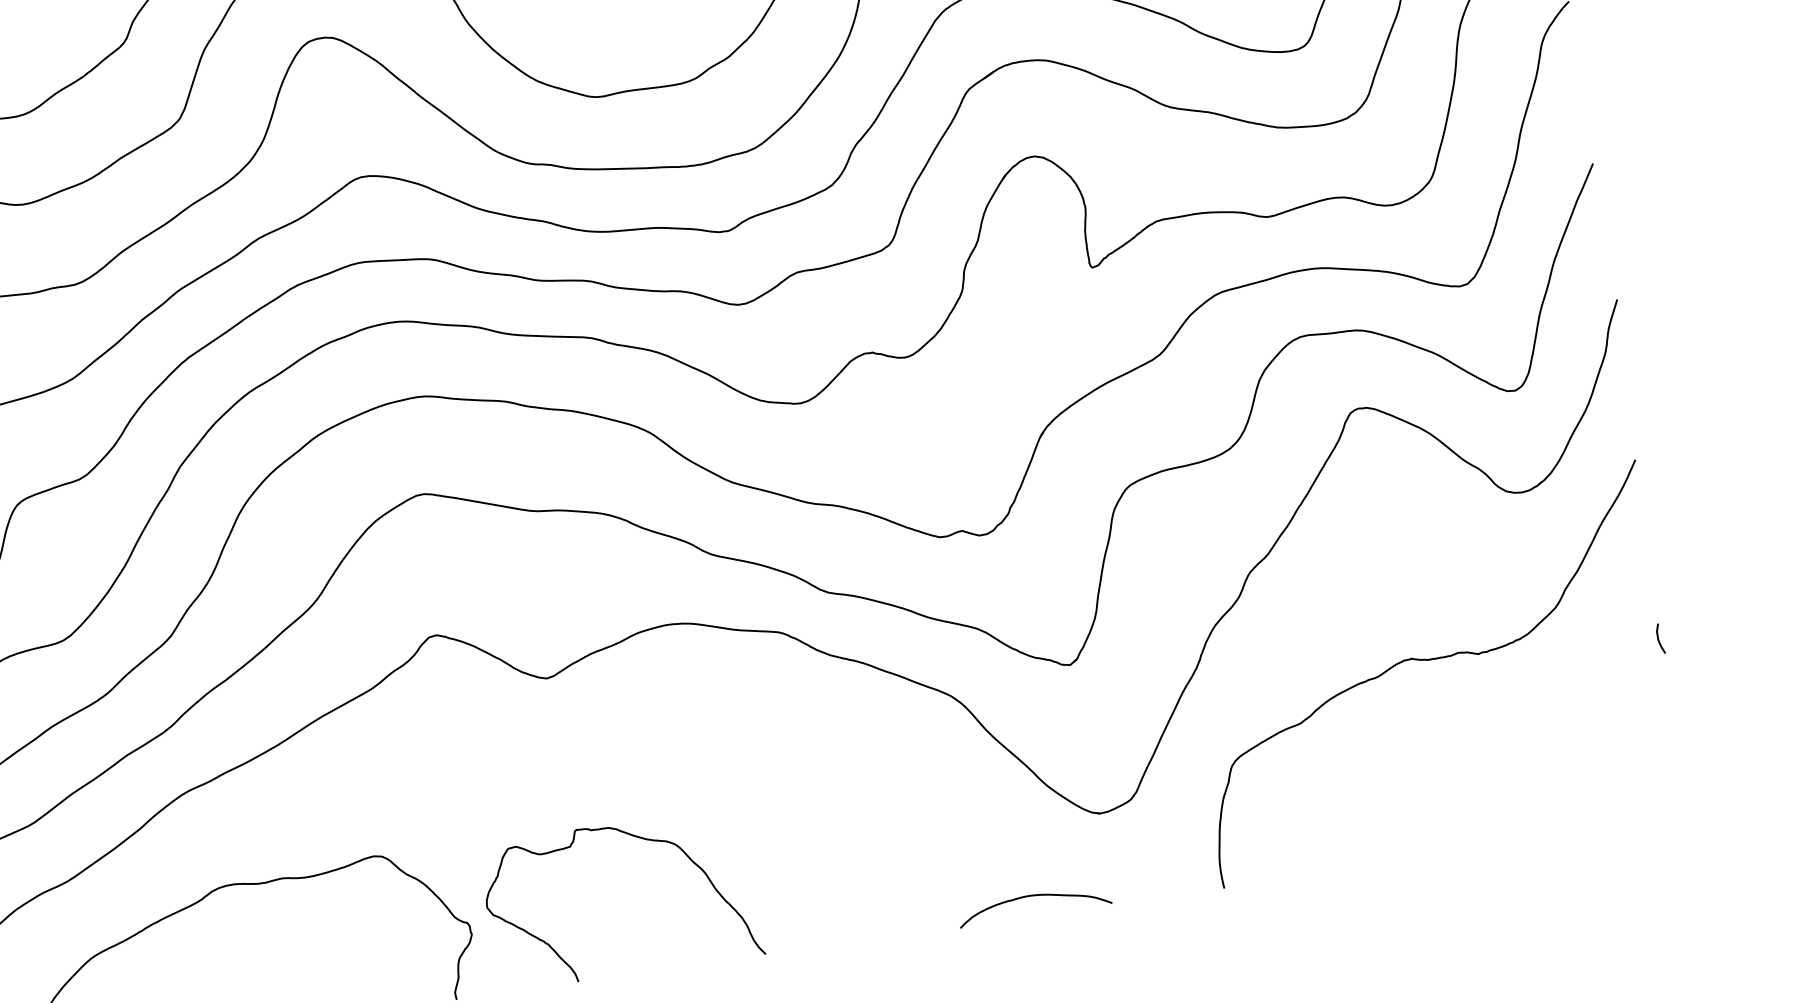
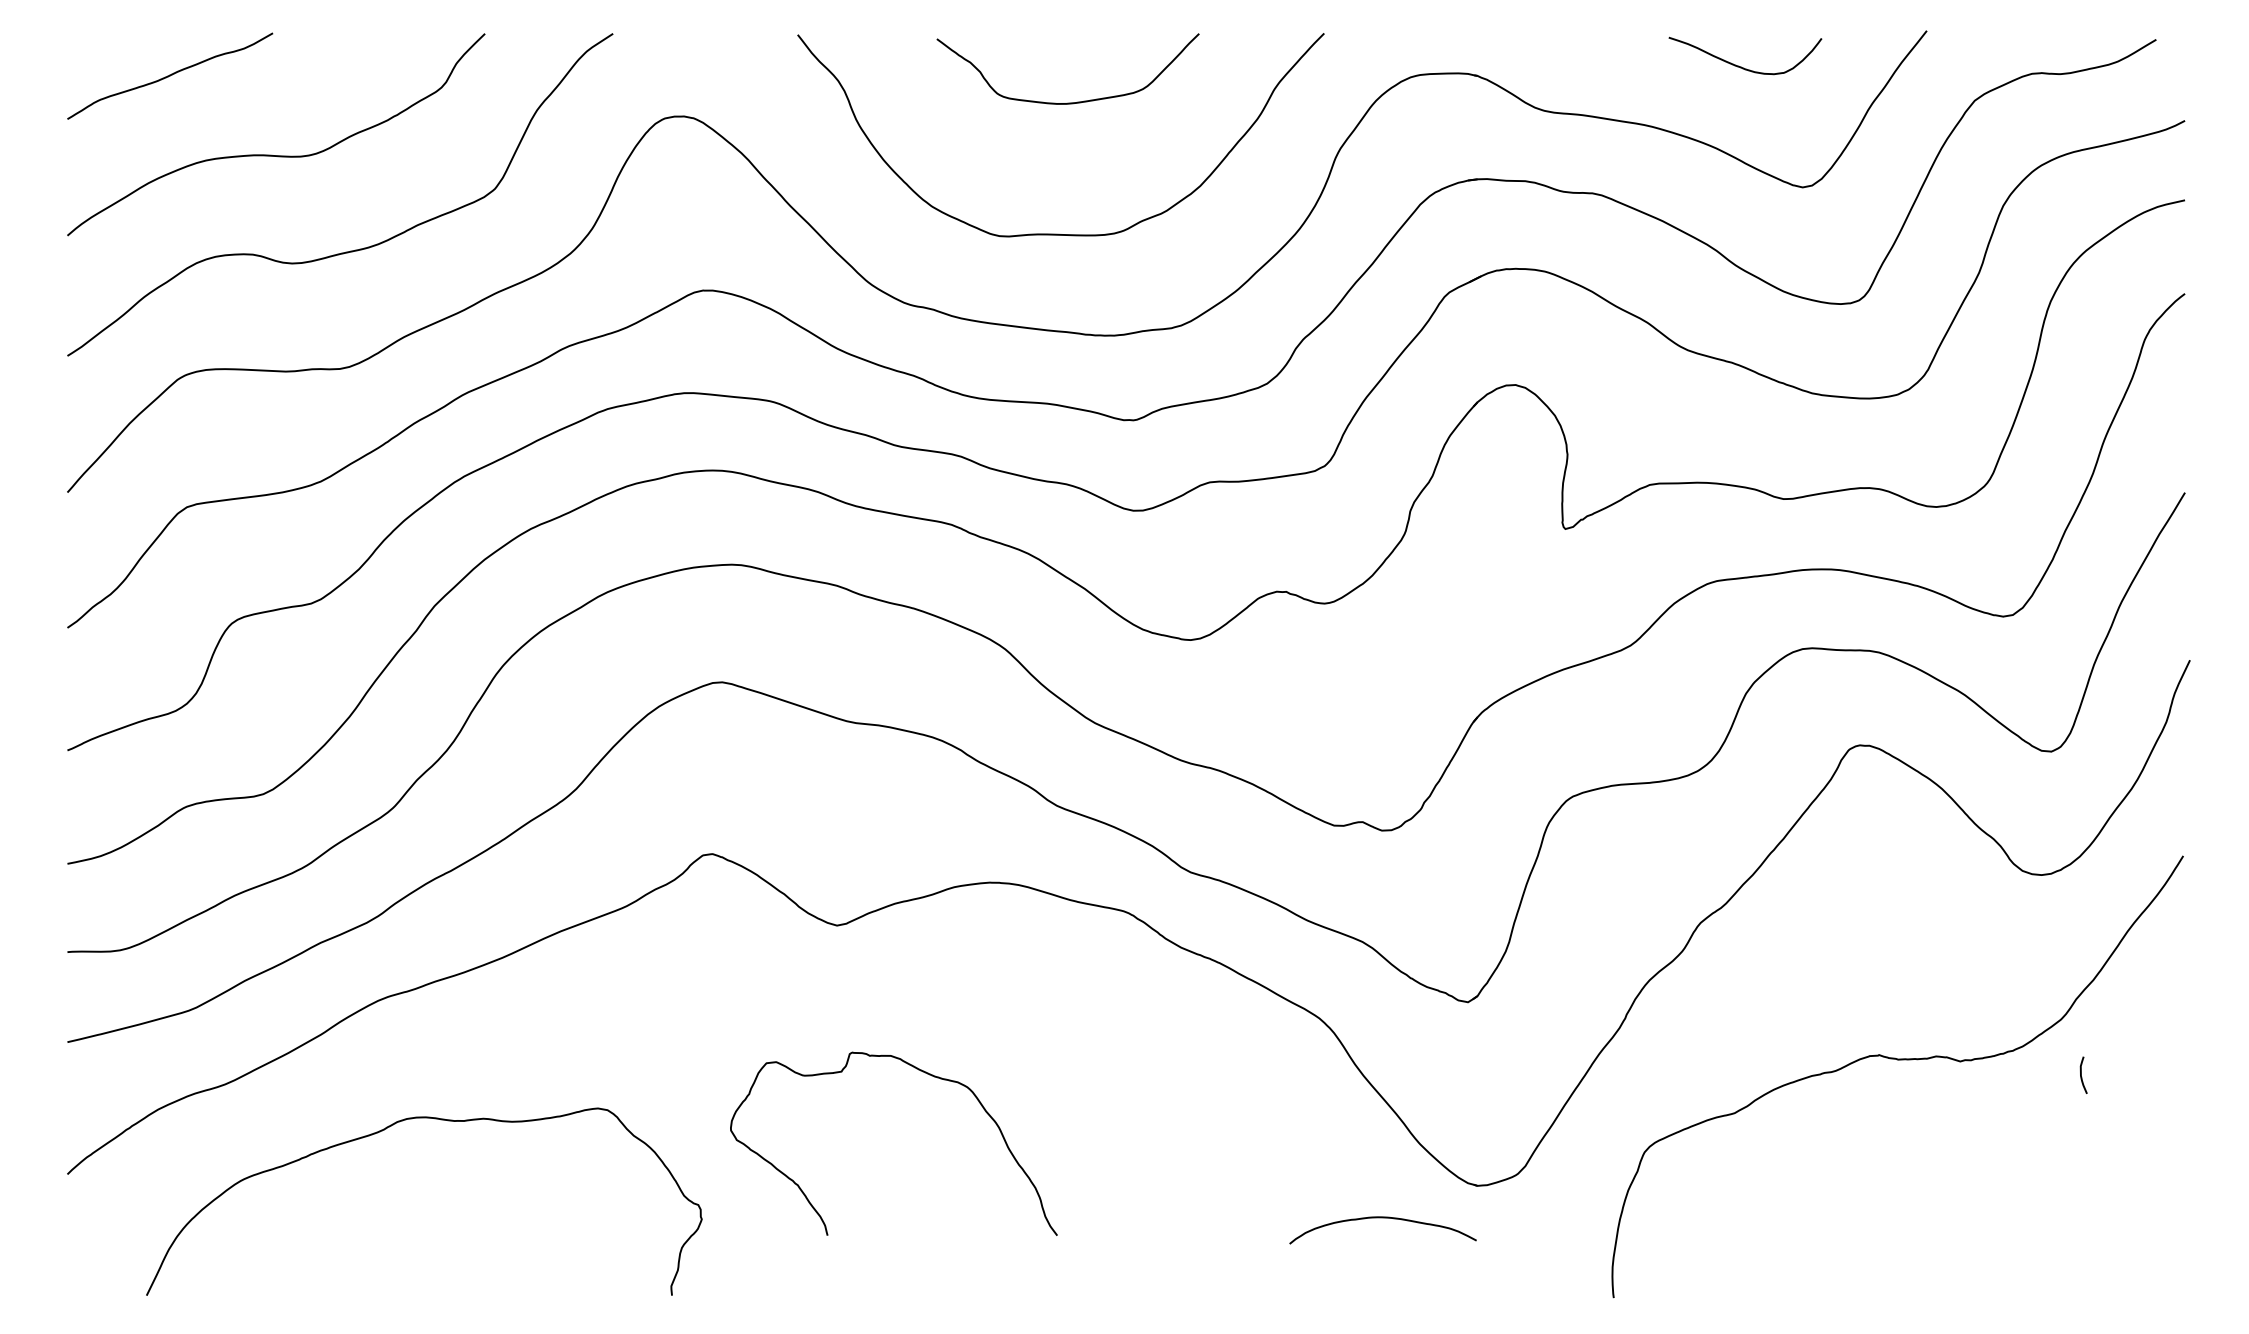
curve: (1658, 638) -> (2081, 1074), moved
curve: (636, 837) -> (922, 1072), moved
curve: (1033, 896) -> (1382, 1218), moved

